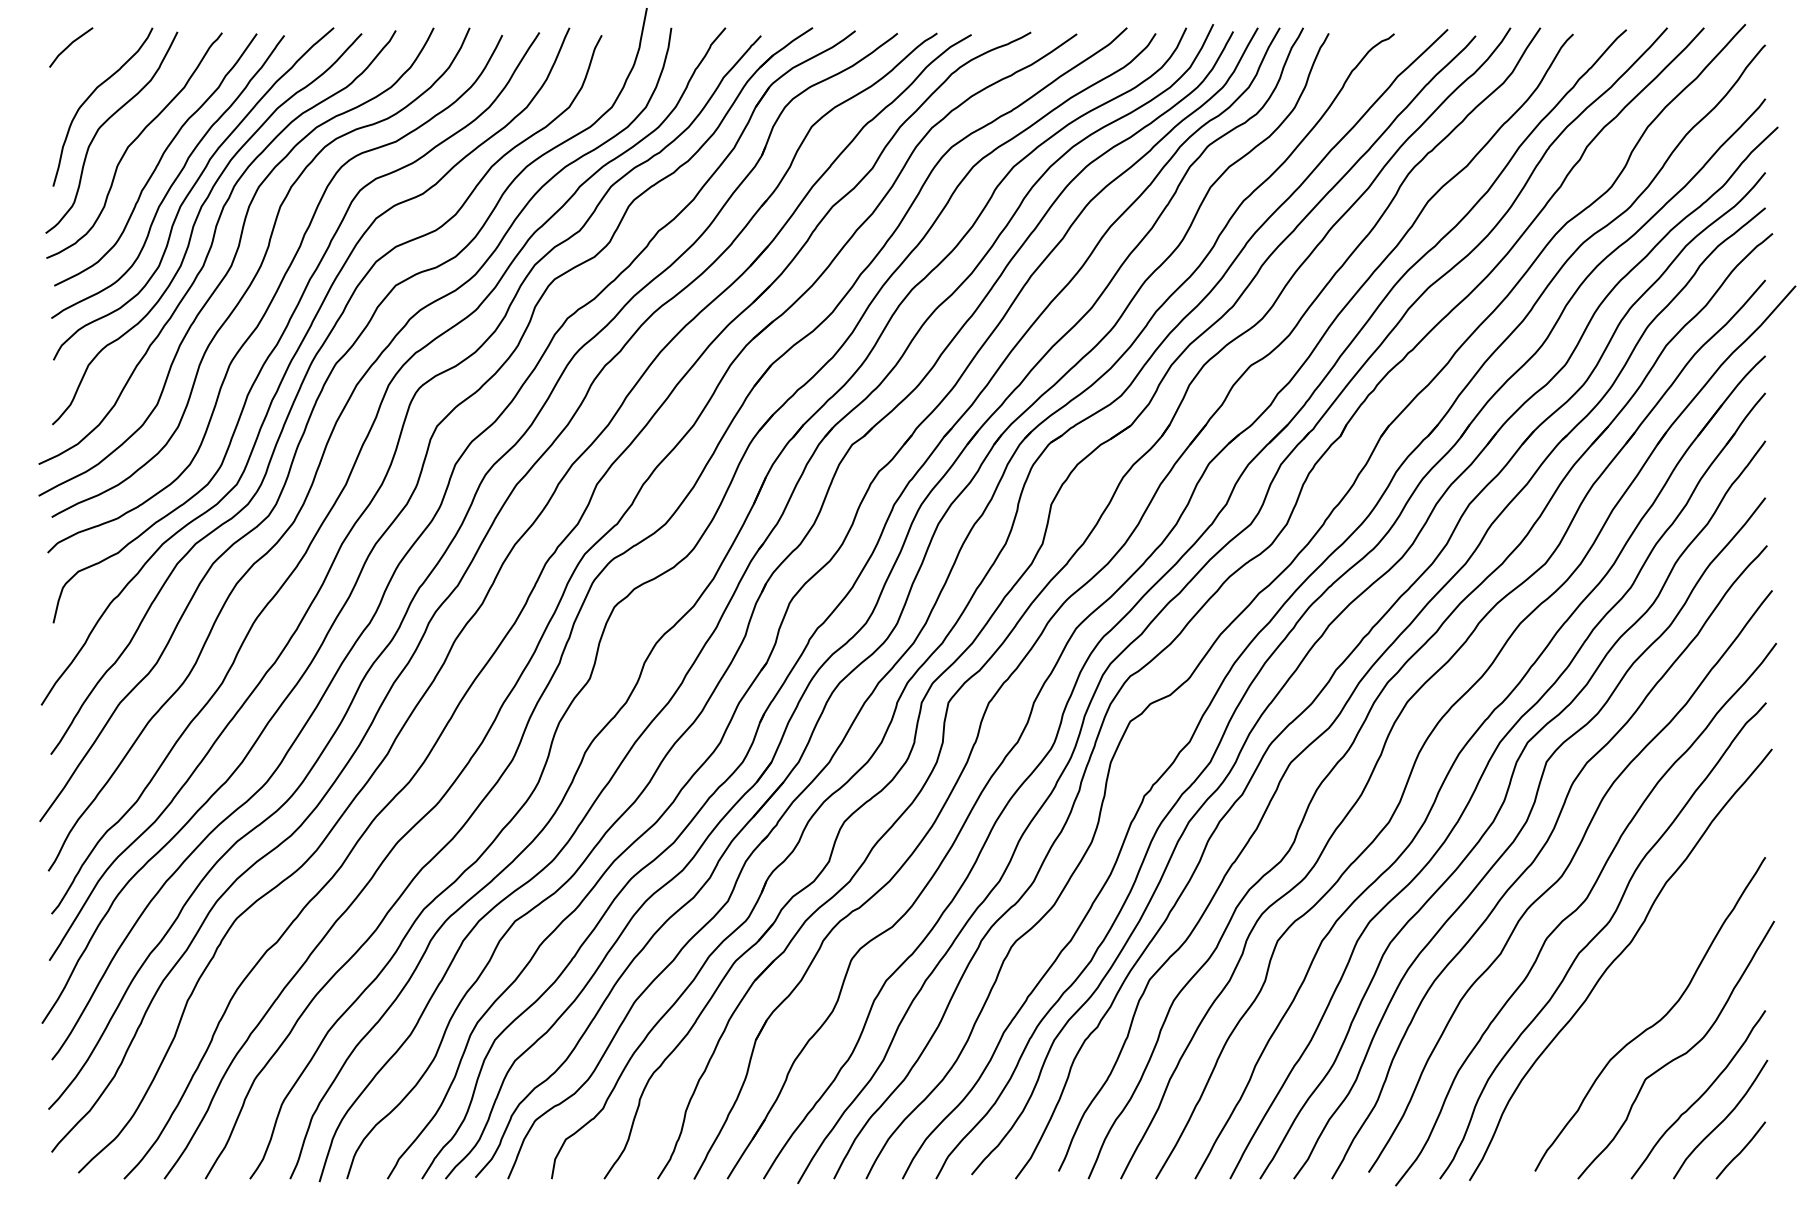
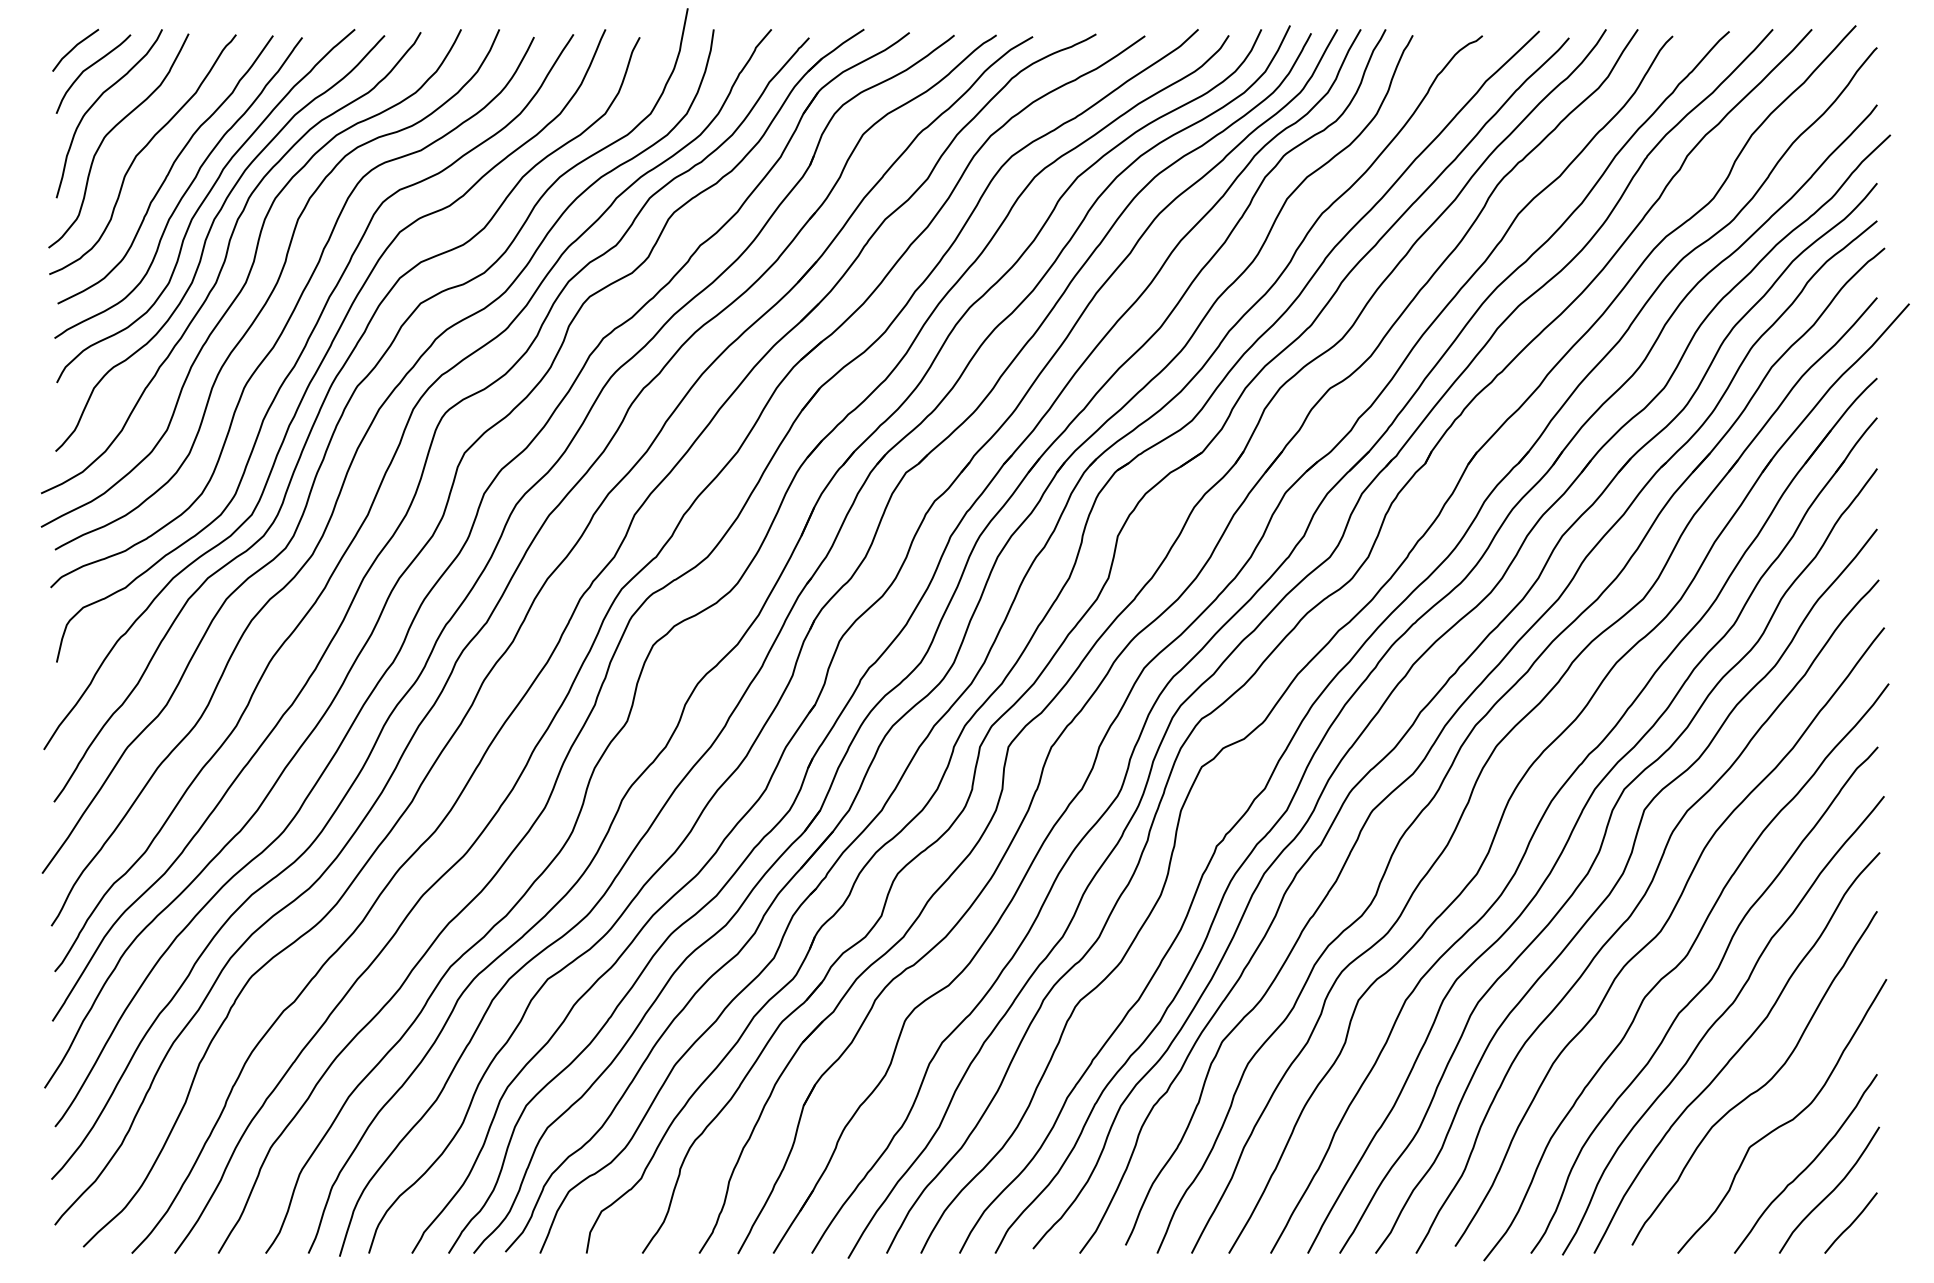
curve: (84, 64) -> (89, 68), added
curve: (1633, 990) -> (1736, 1052), added

